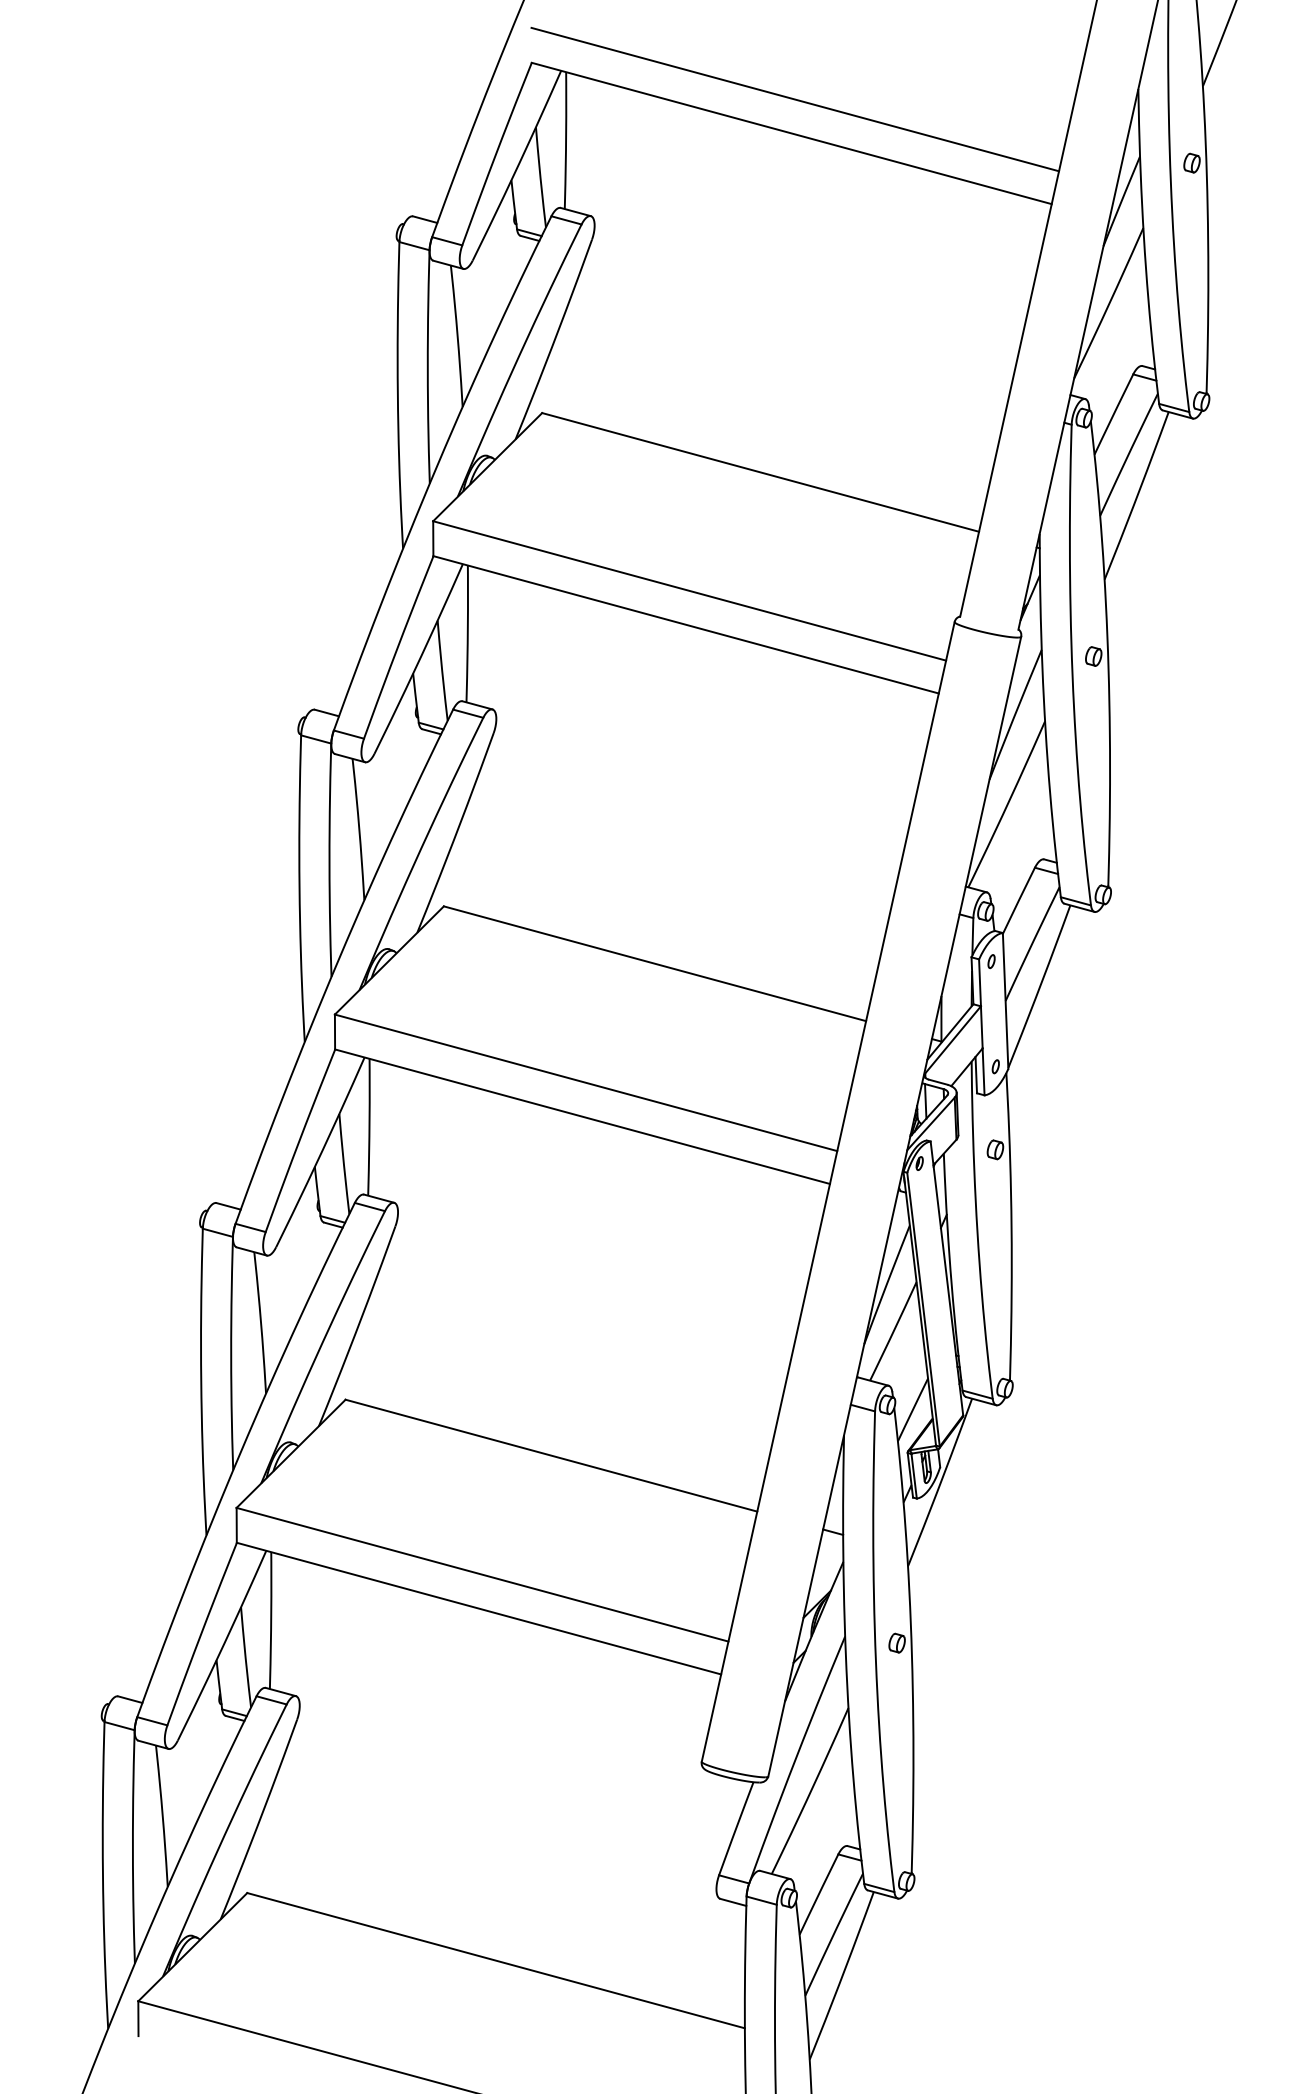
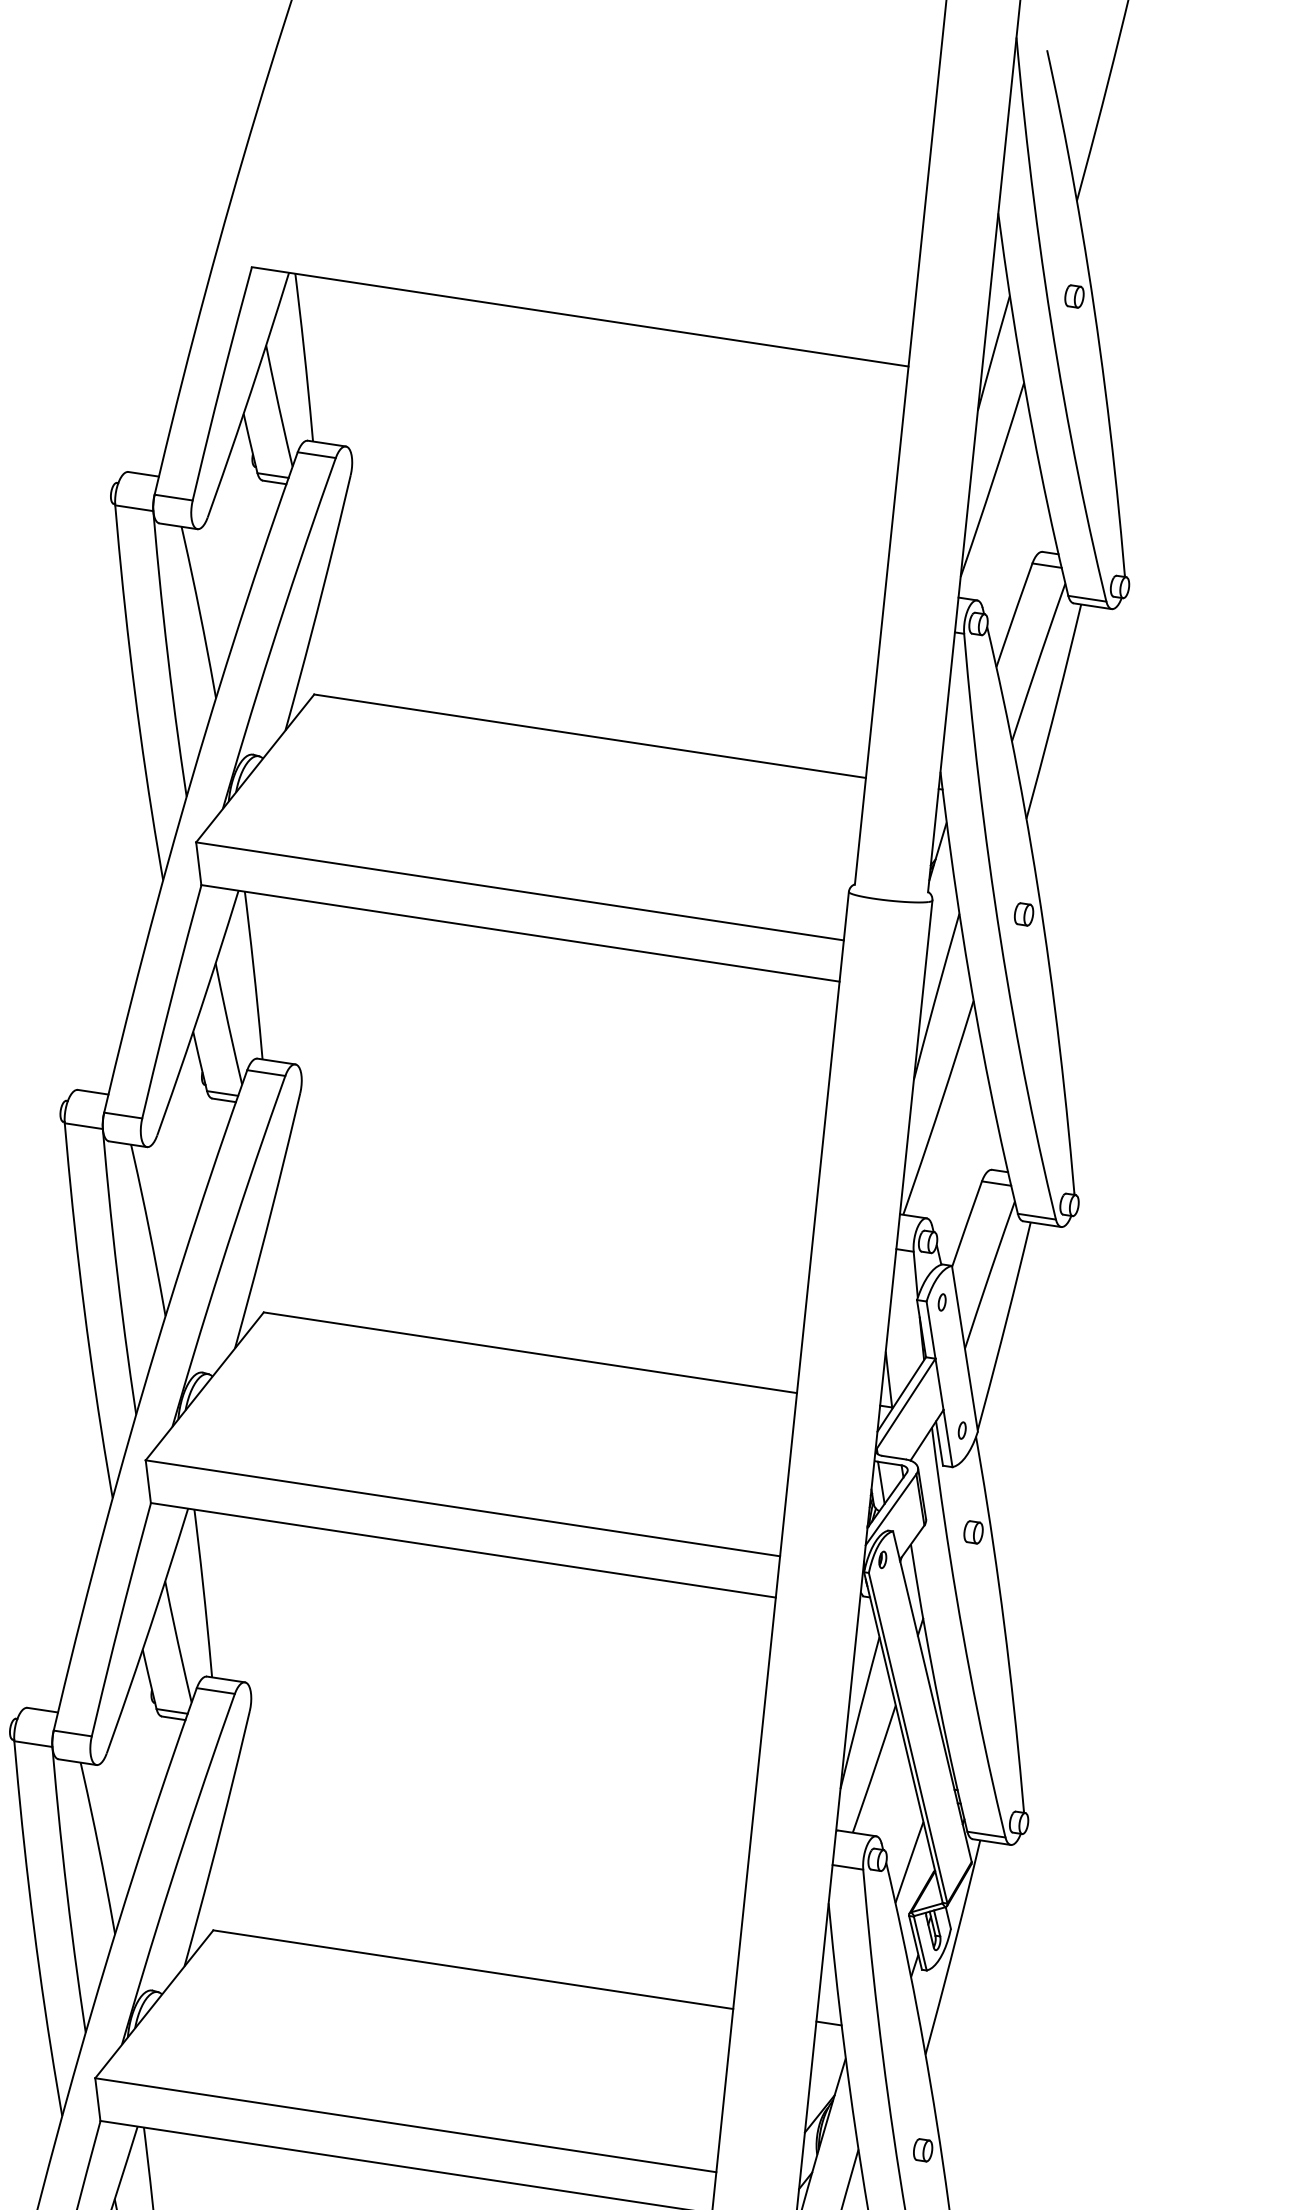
line: (795, 99) -> (579, 274), removed

